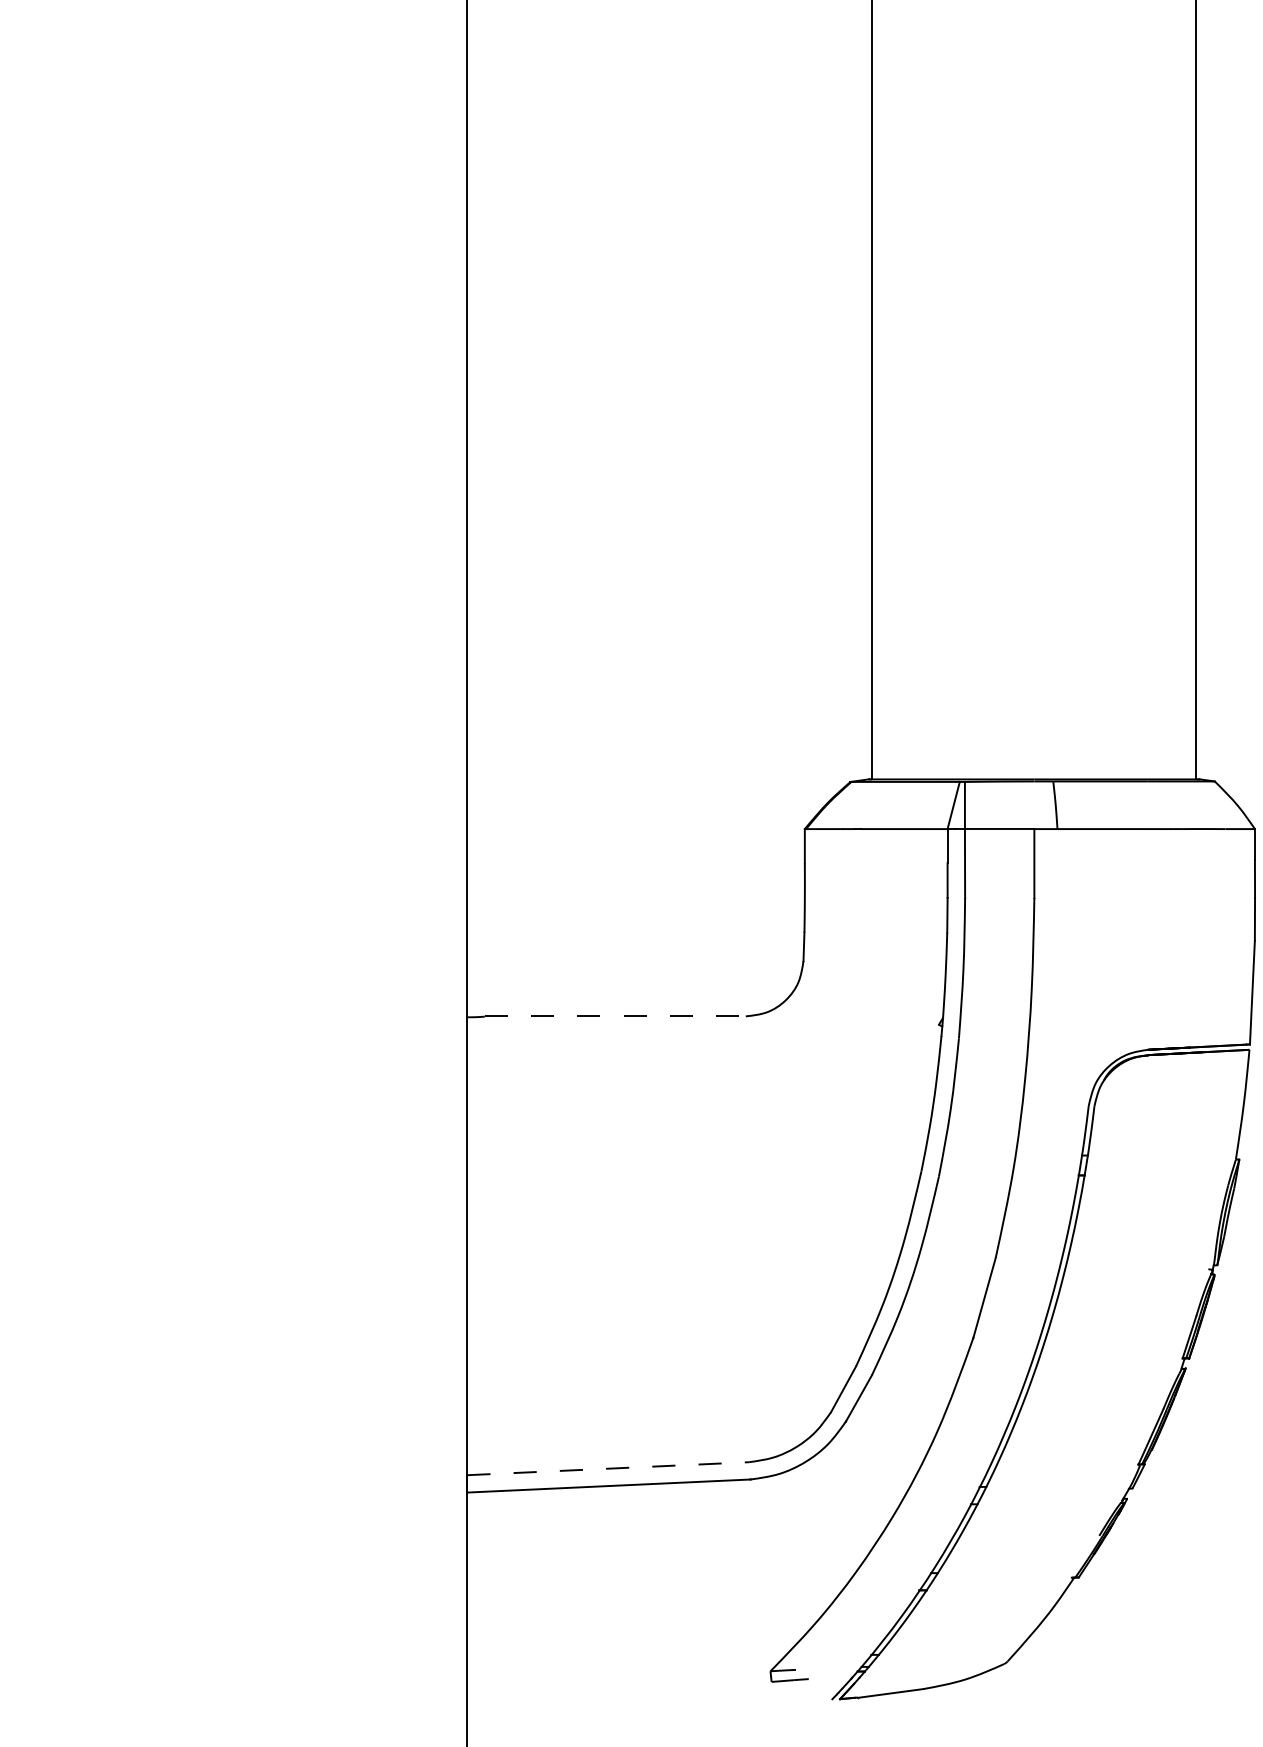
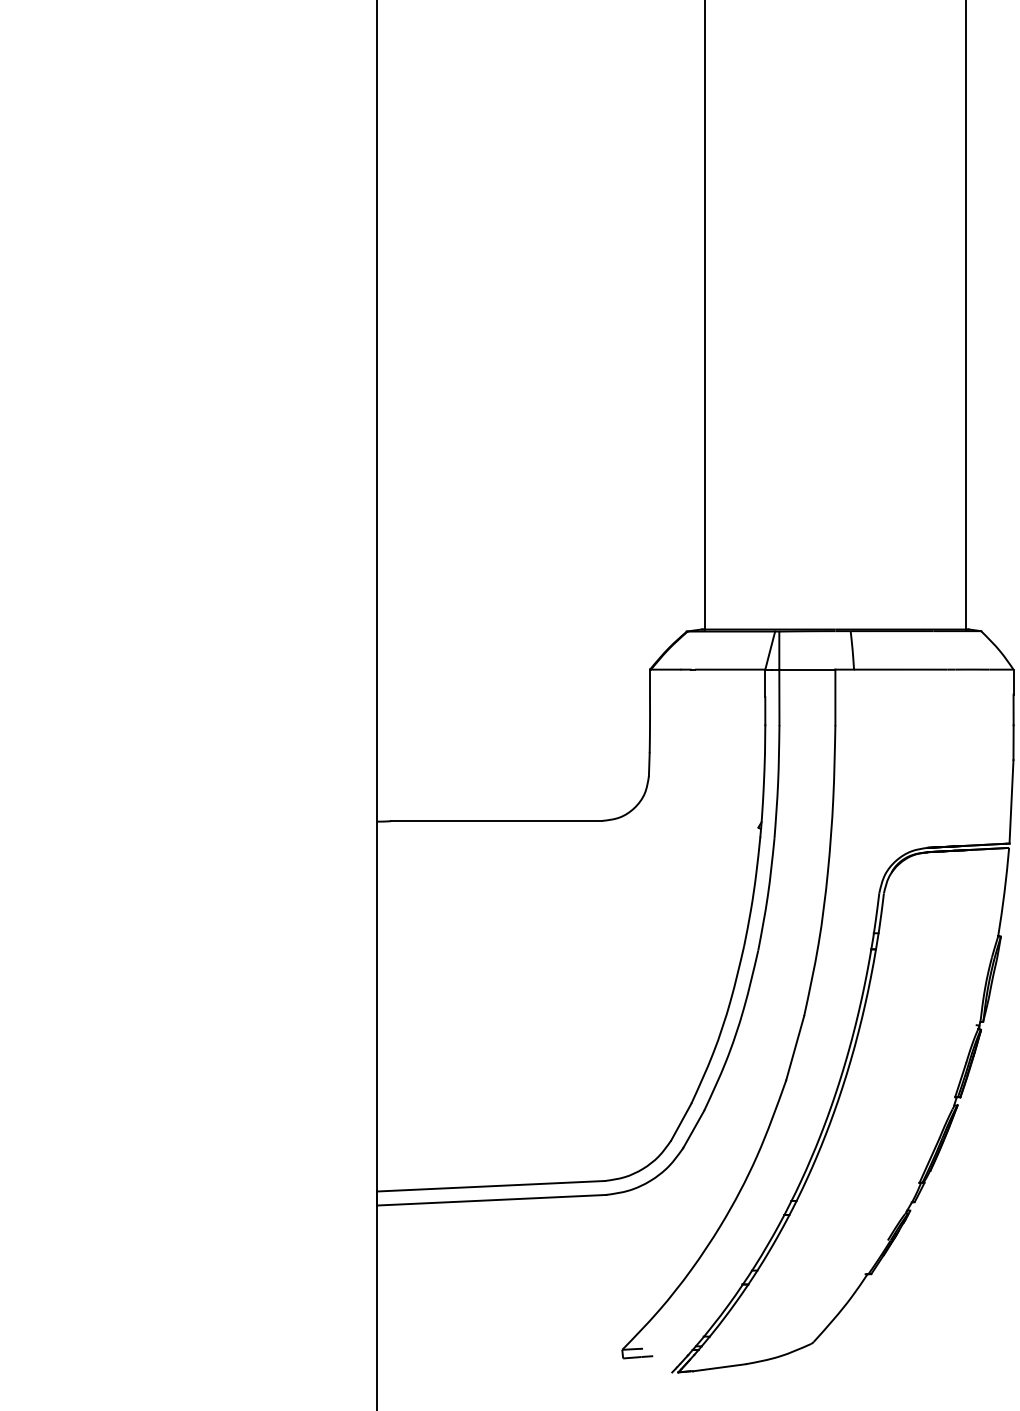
line: (616, 1015) -> (497, 820), dashed -> solid
line: (608, 1469) -> (491, 1186), dashed -> solid

